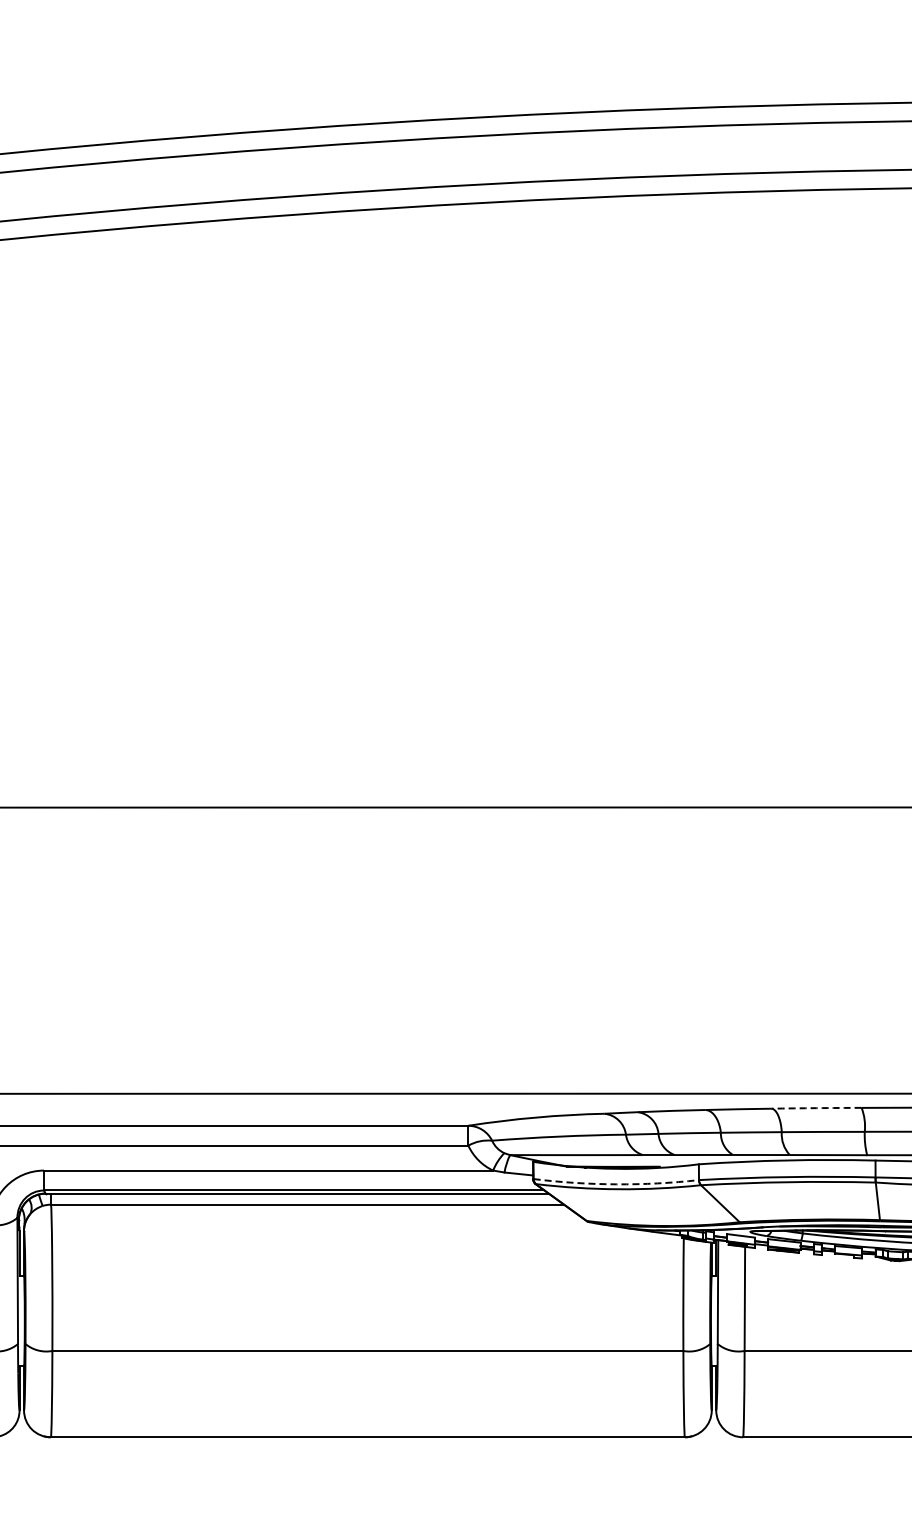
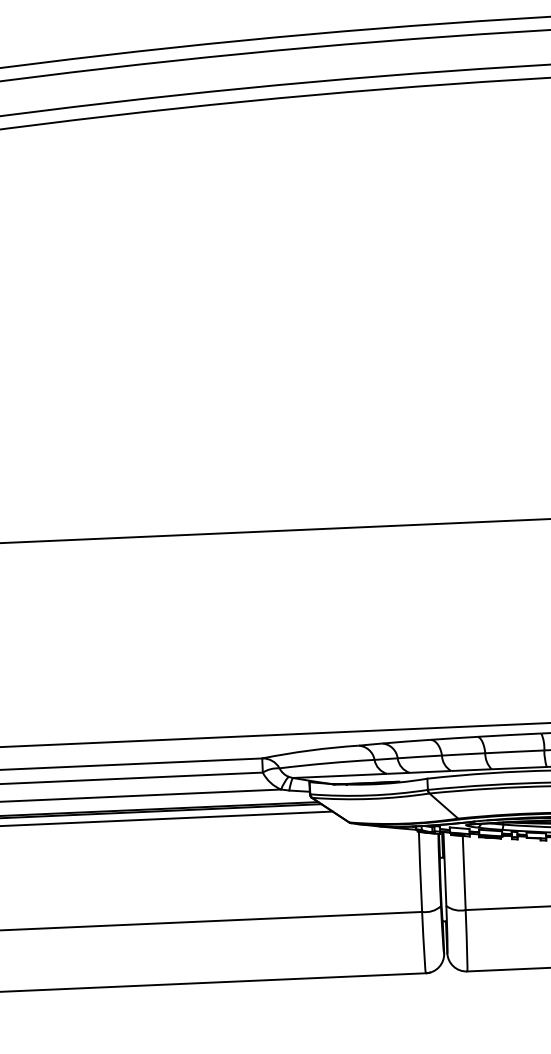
arc: (816, 1108) -> (509, 735), dashed -> solid
arc: (616, 1184) -> (369, 795), dashed -> solid

